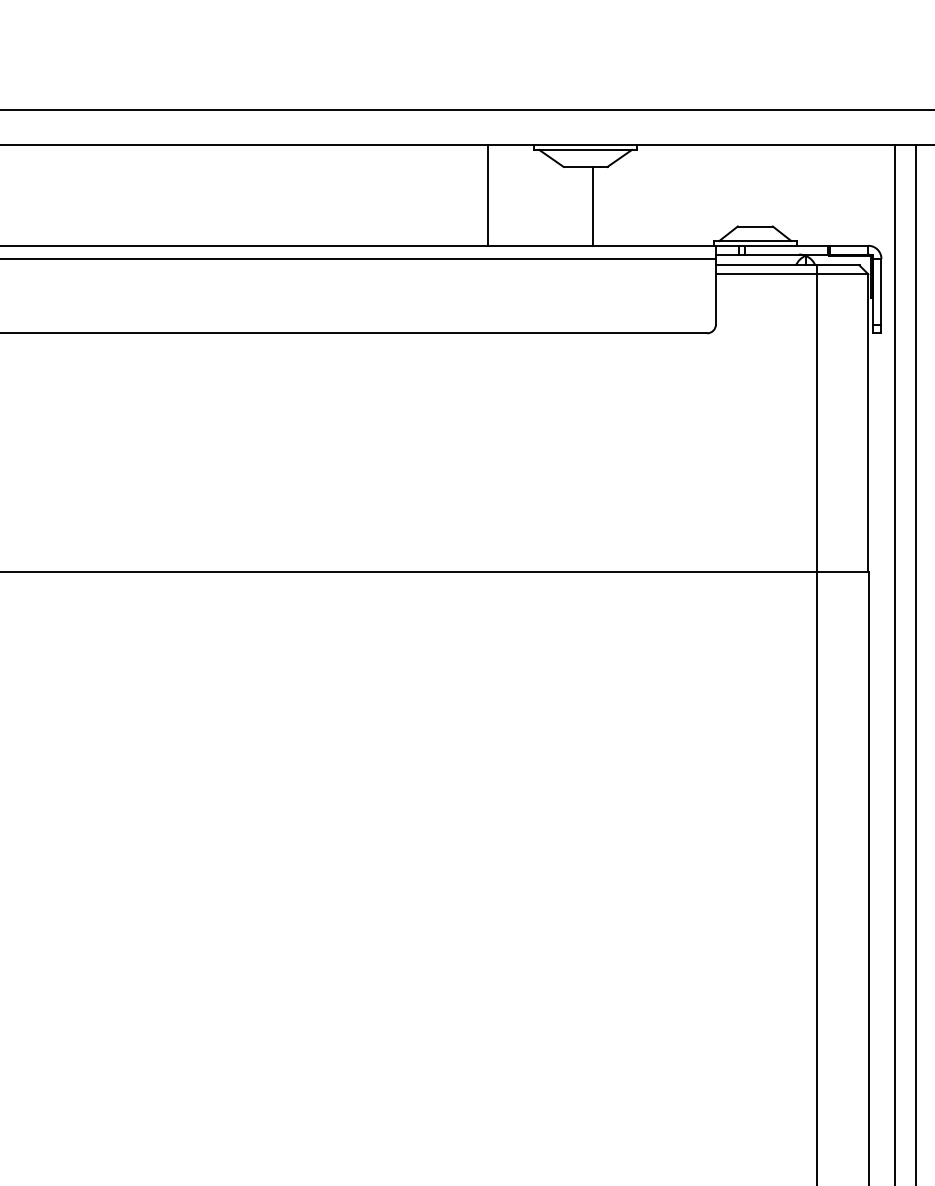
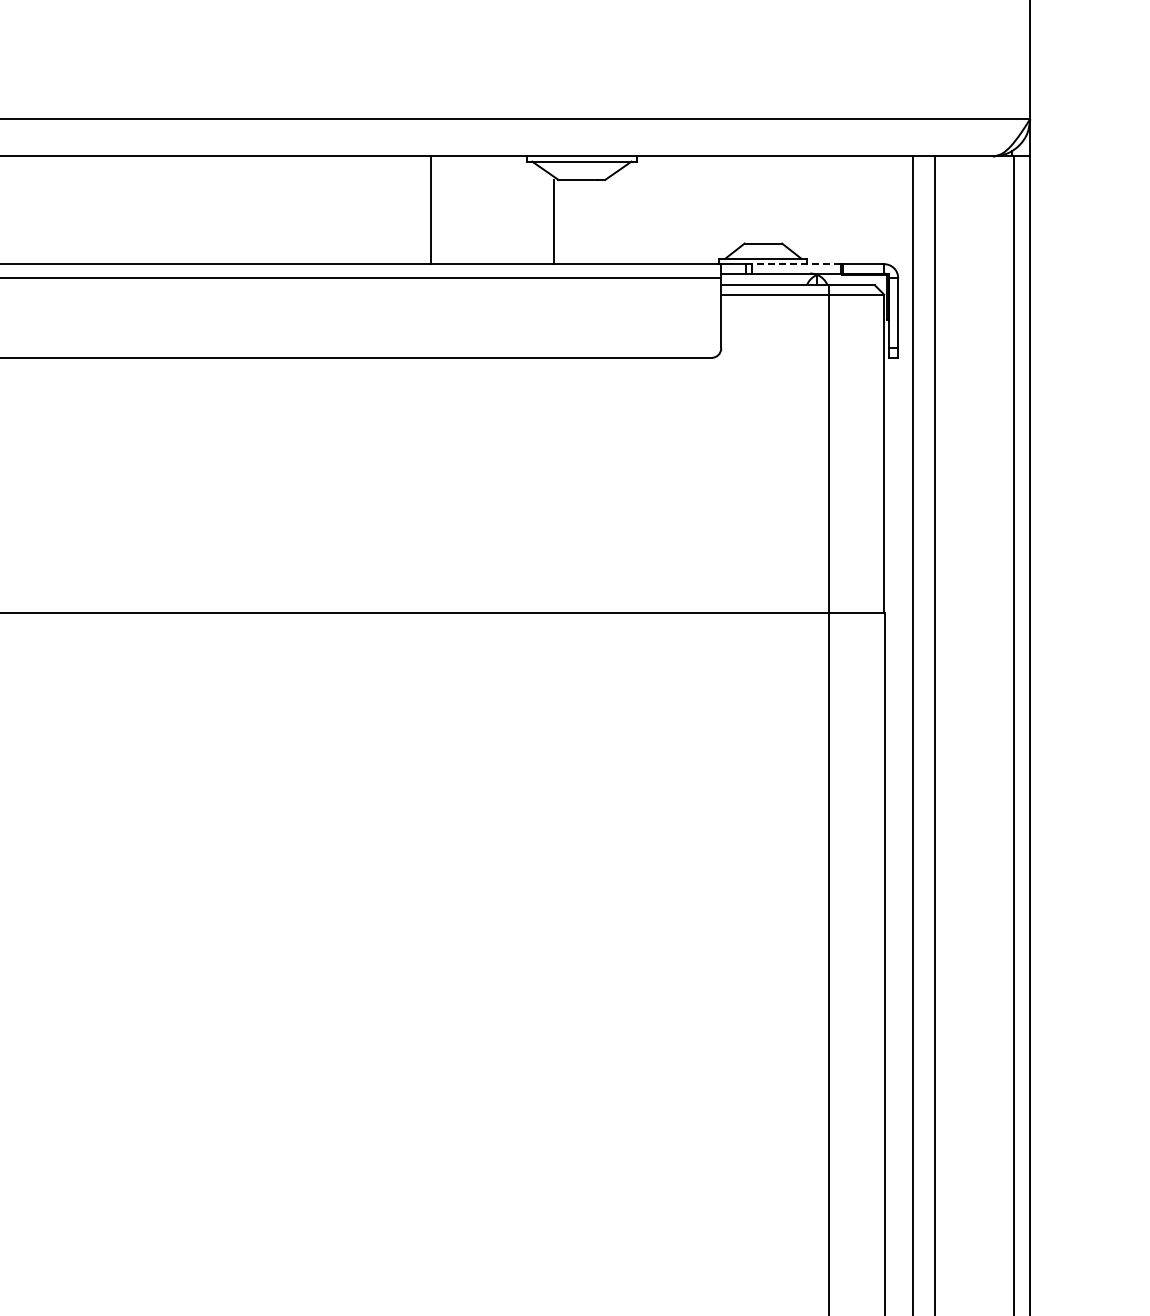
line: (487, 195) -> (430, 210), moved
line: (593, 205) -> (554, 221), moved
line: (786, 246) -> (796, 264), solid -> dashed

